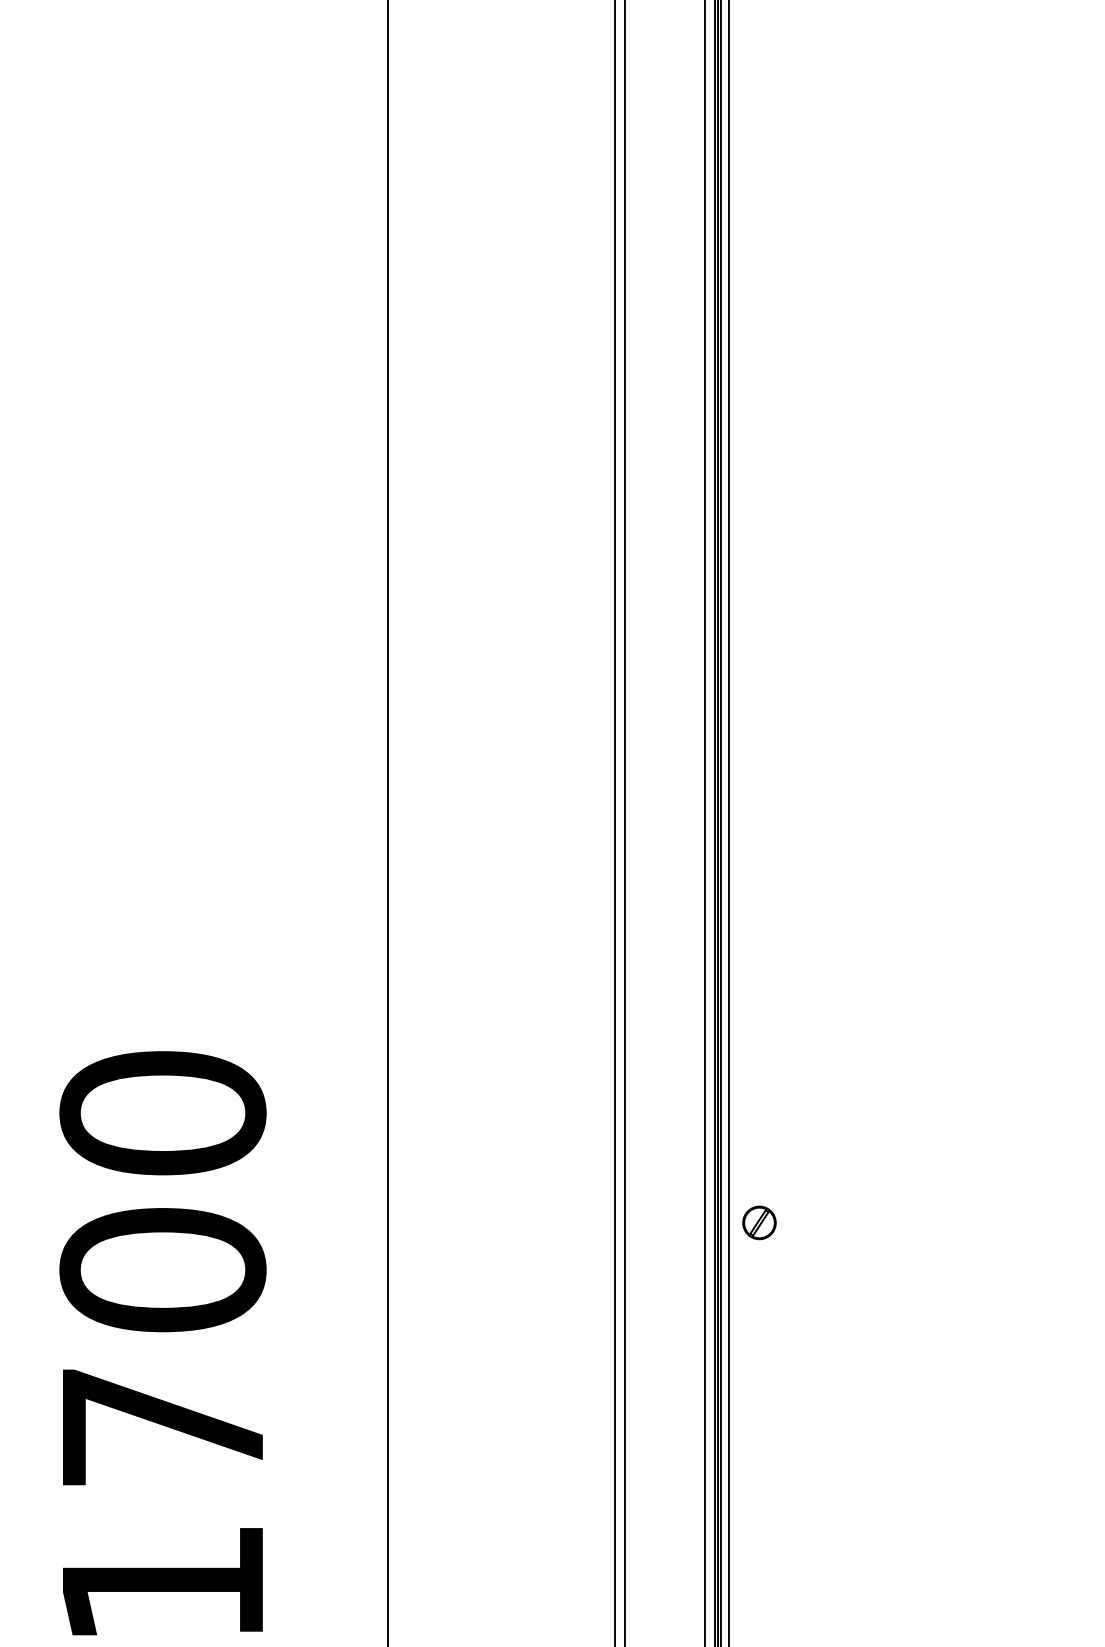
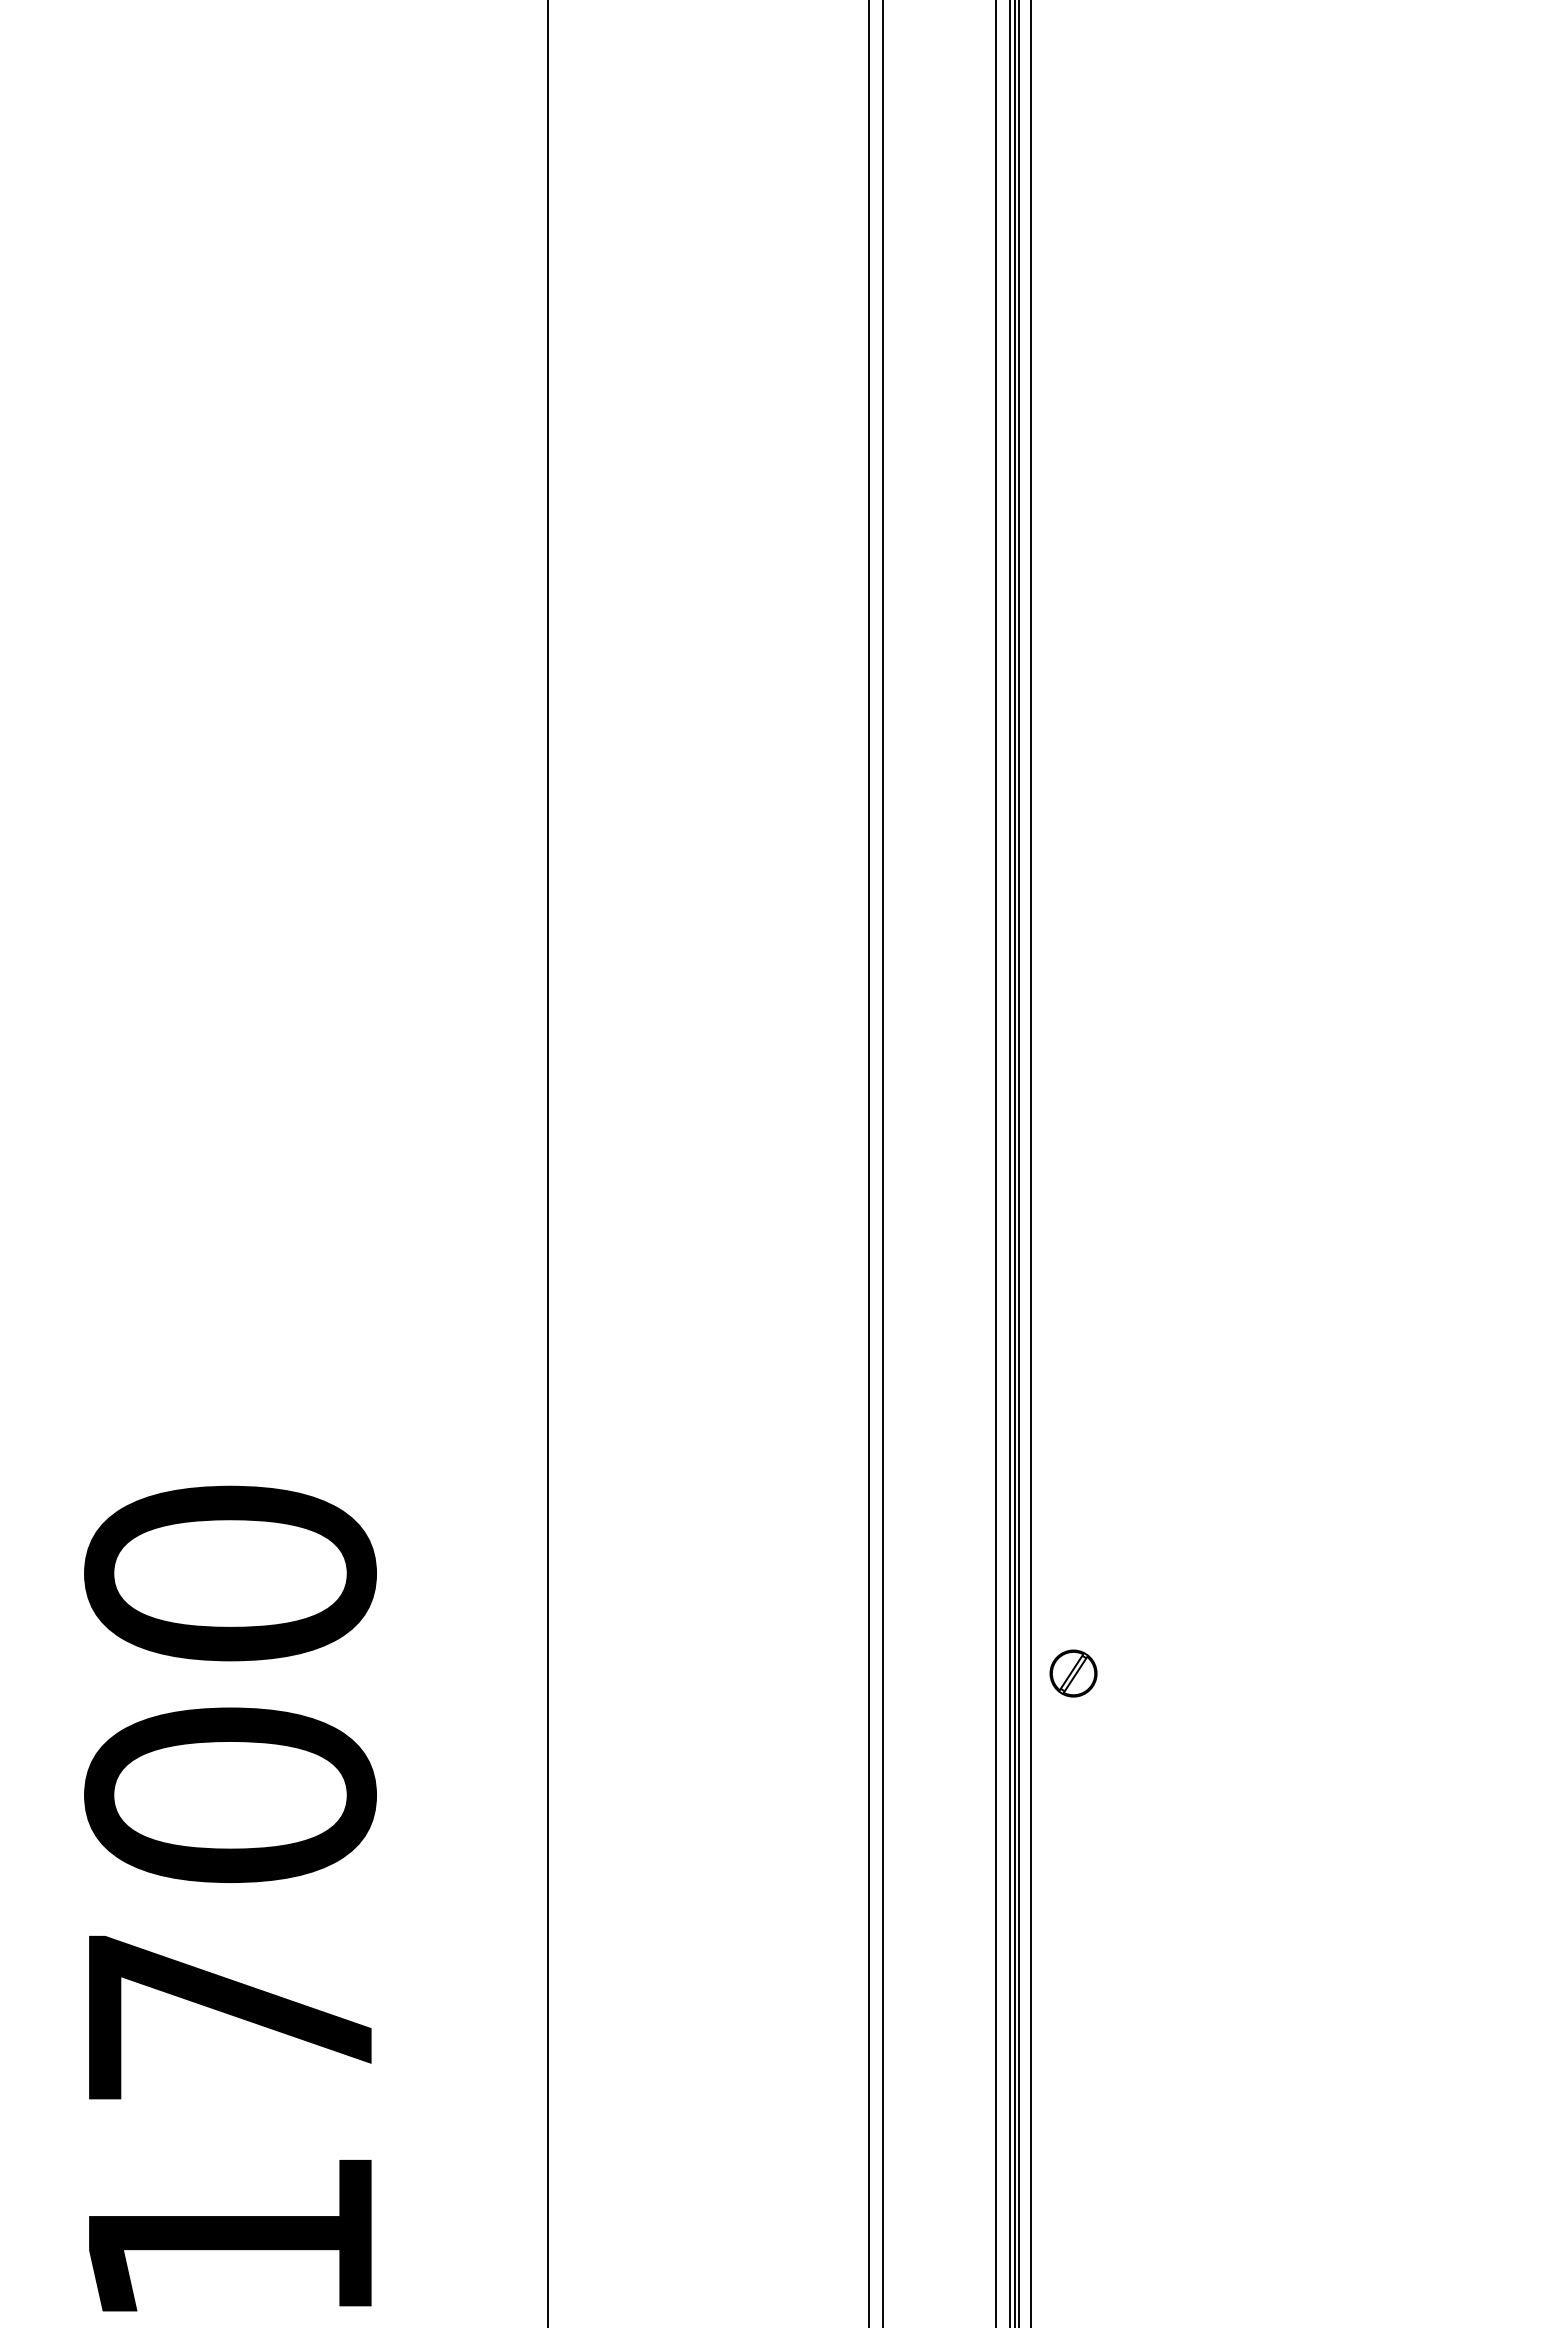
part: (759, 1222) -> (1073, 1673), moved

